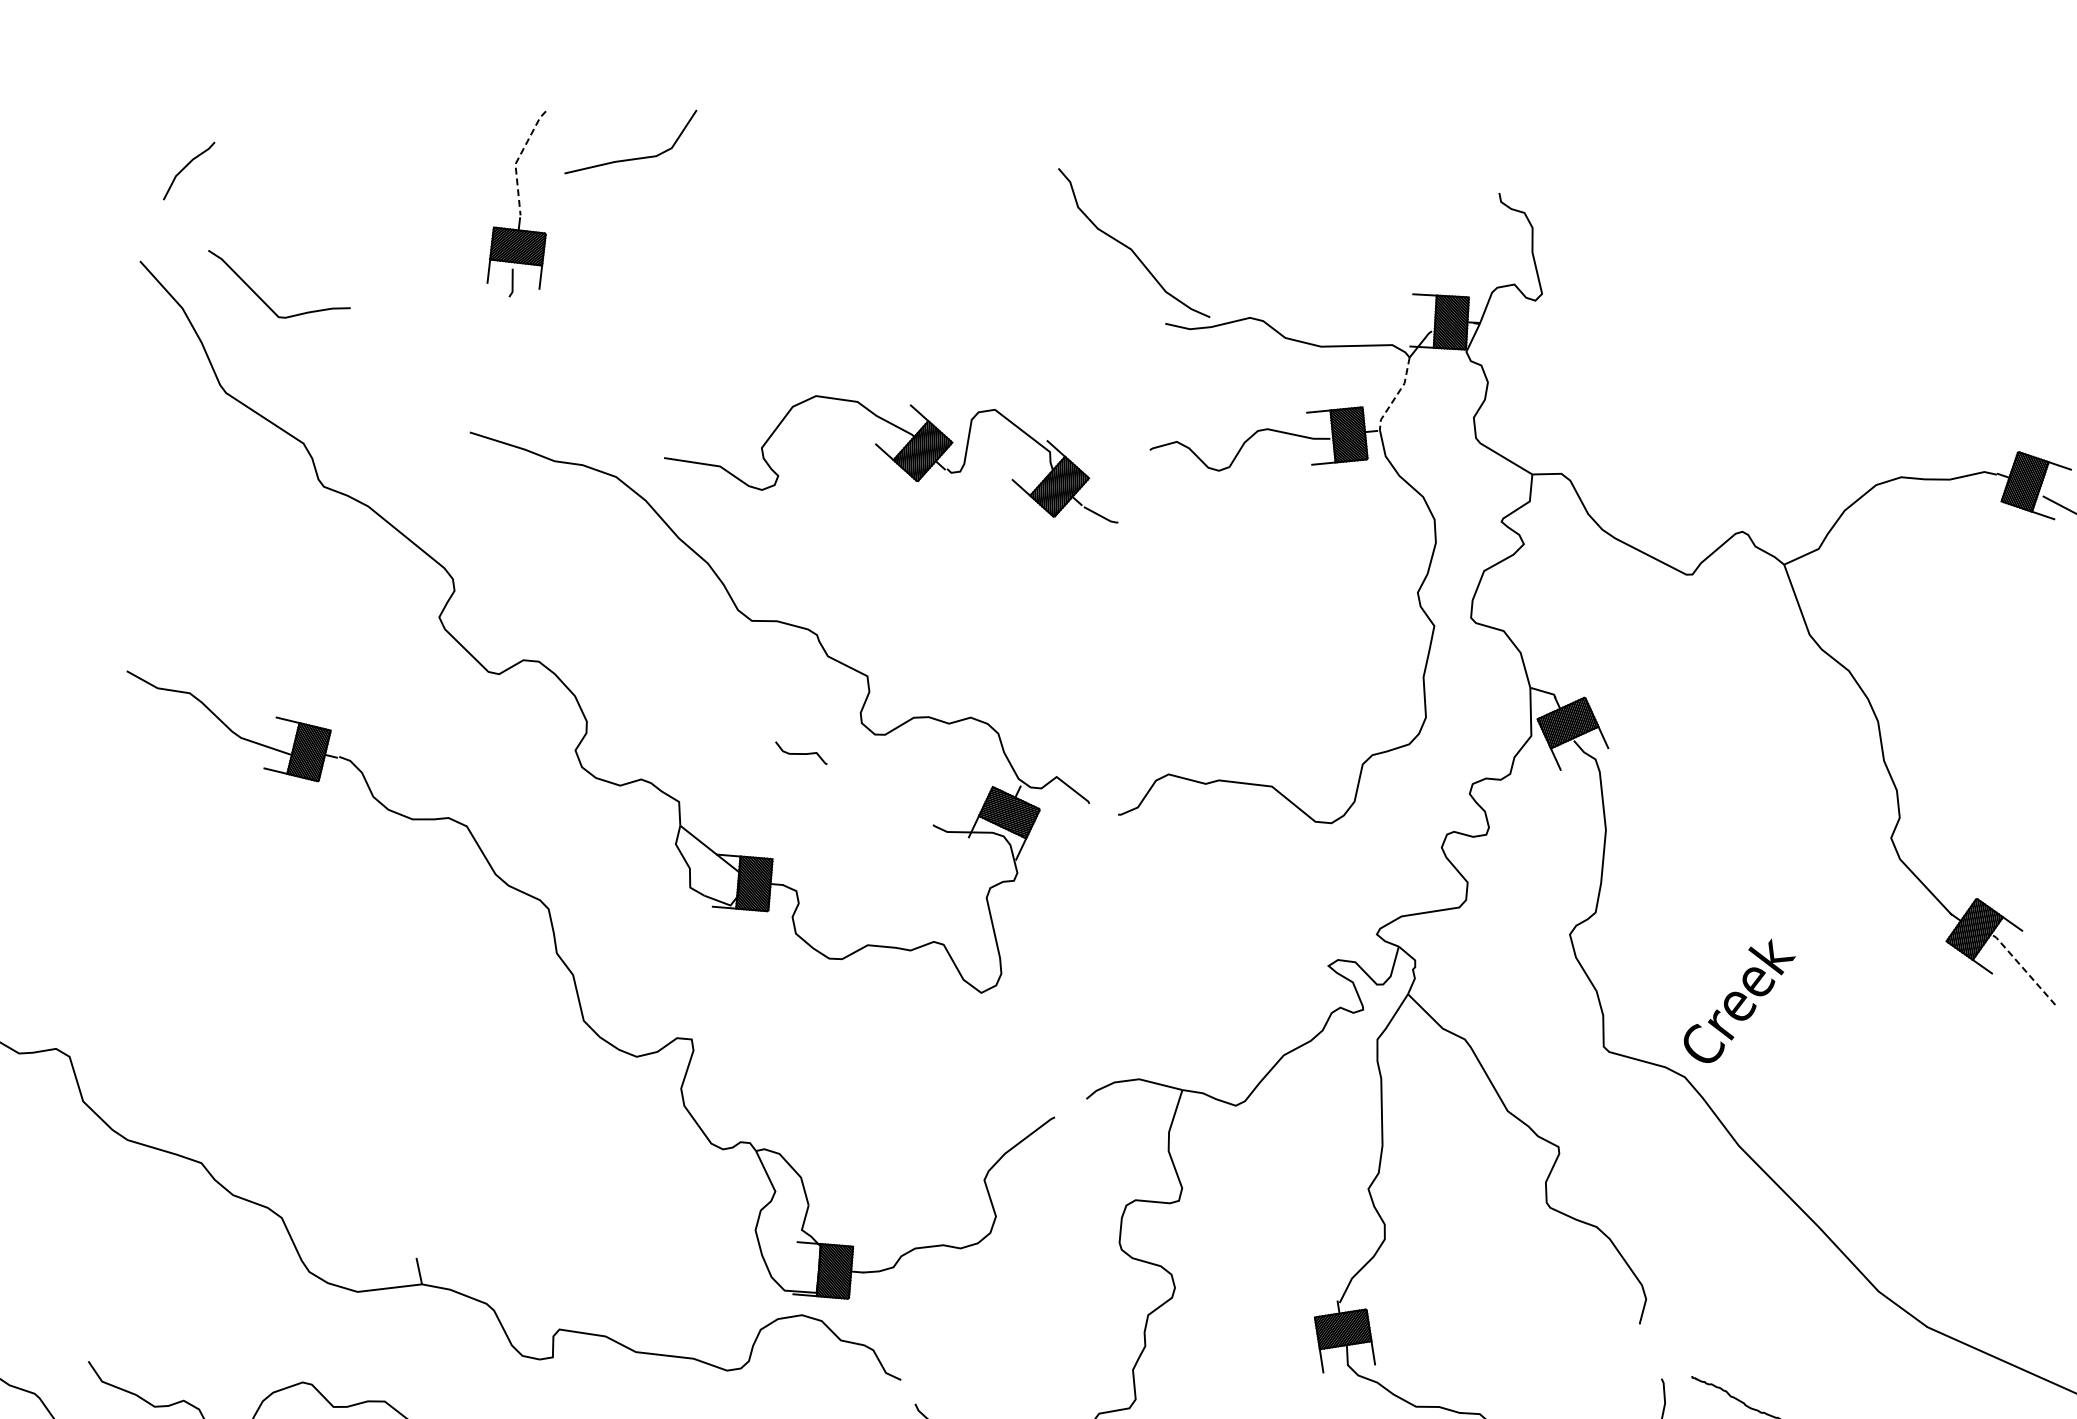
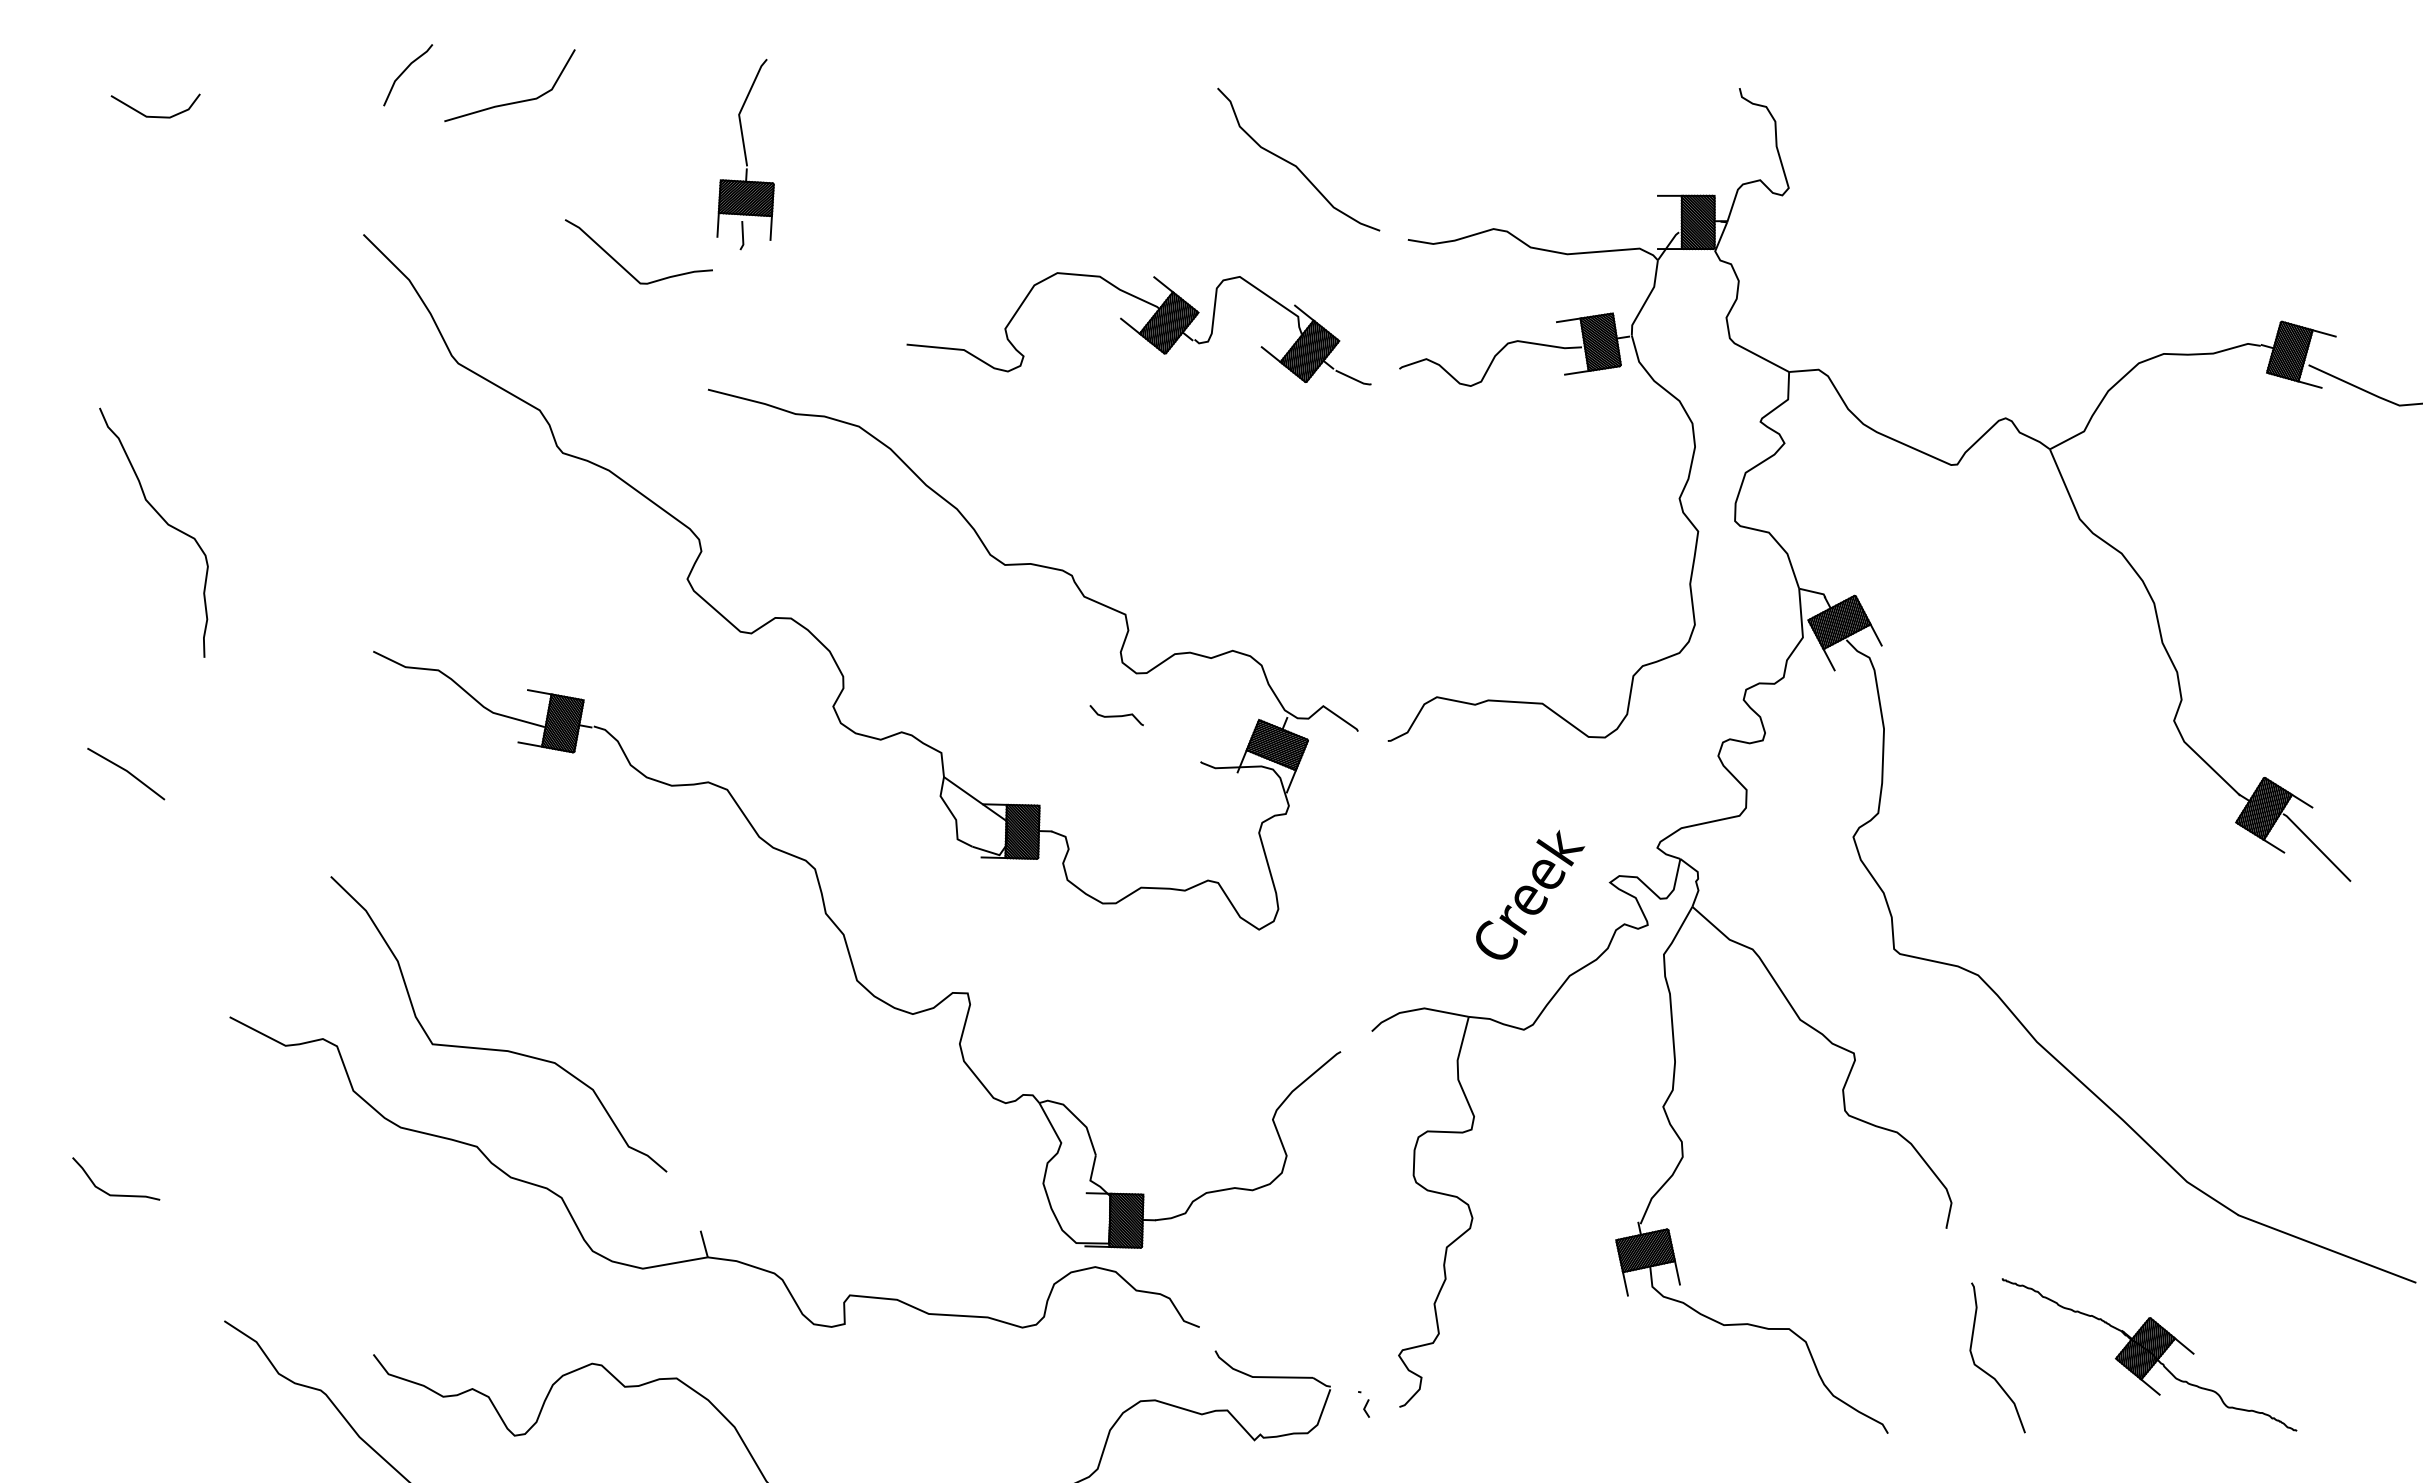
line: (630, 158) -> (510, 102), moved
line: (518, 160) -> (741, 110), dashed -> solid
line: (186, 167) -> (405, 71), moved
curve: (1130, 247) -> (1295, 164), moved
curve: (263, 299) -> (623, 266), moved
line: (1396, 395) -> (1646, 299), dashed -> solid
part: (892, 454) -> (1138, 328), moved
curve: (801, 753) -> (1116, 715), moved
line: (2024, 969) -> (2316, 846), dashed -> solid
text: (1739, 1000) -> (1530, 894), moved
curve: (223, 1067) -> (493, 1048), added

